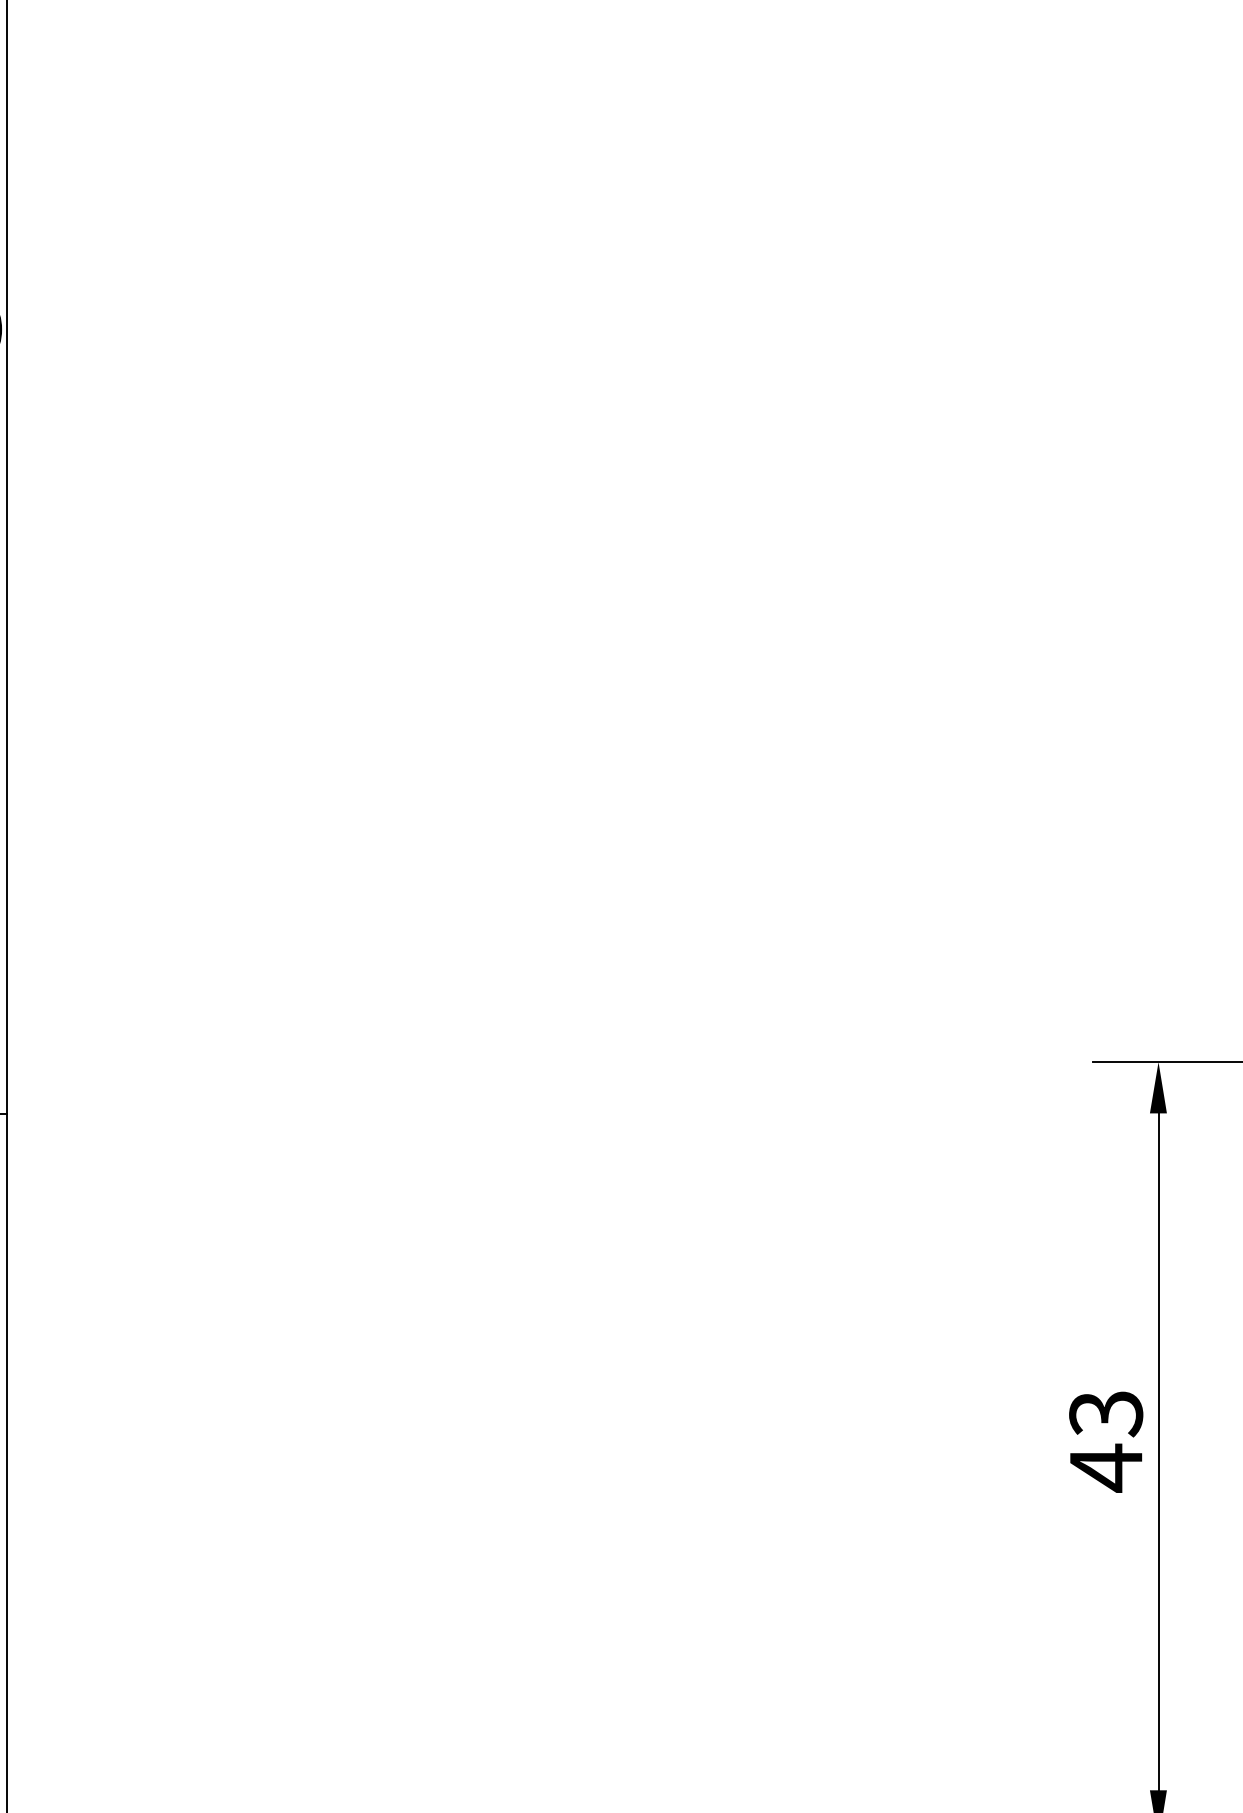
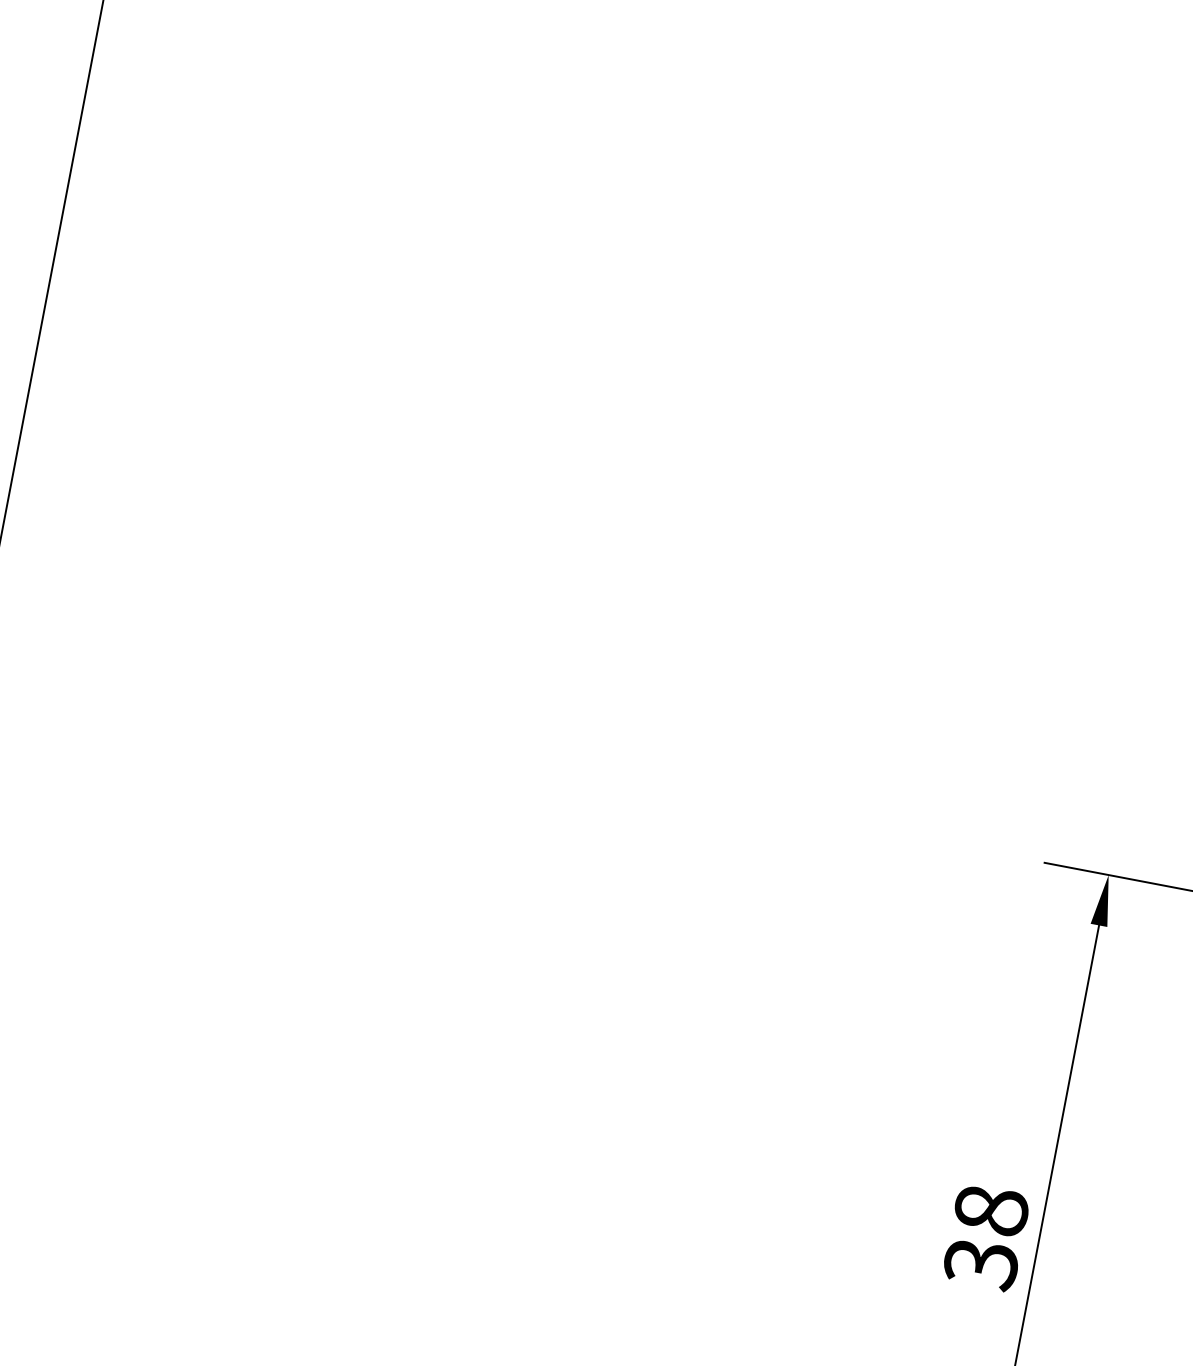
text: (1106, 1441) -> (986, 1237), 43 -> 38

